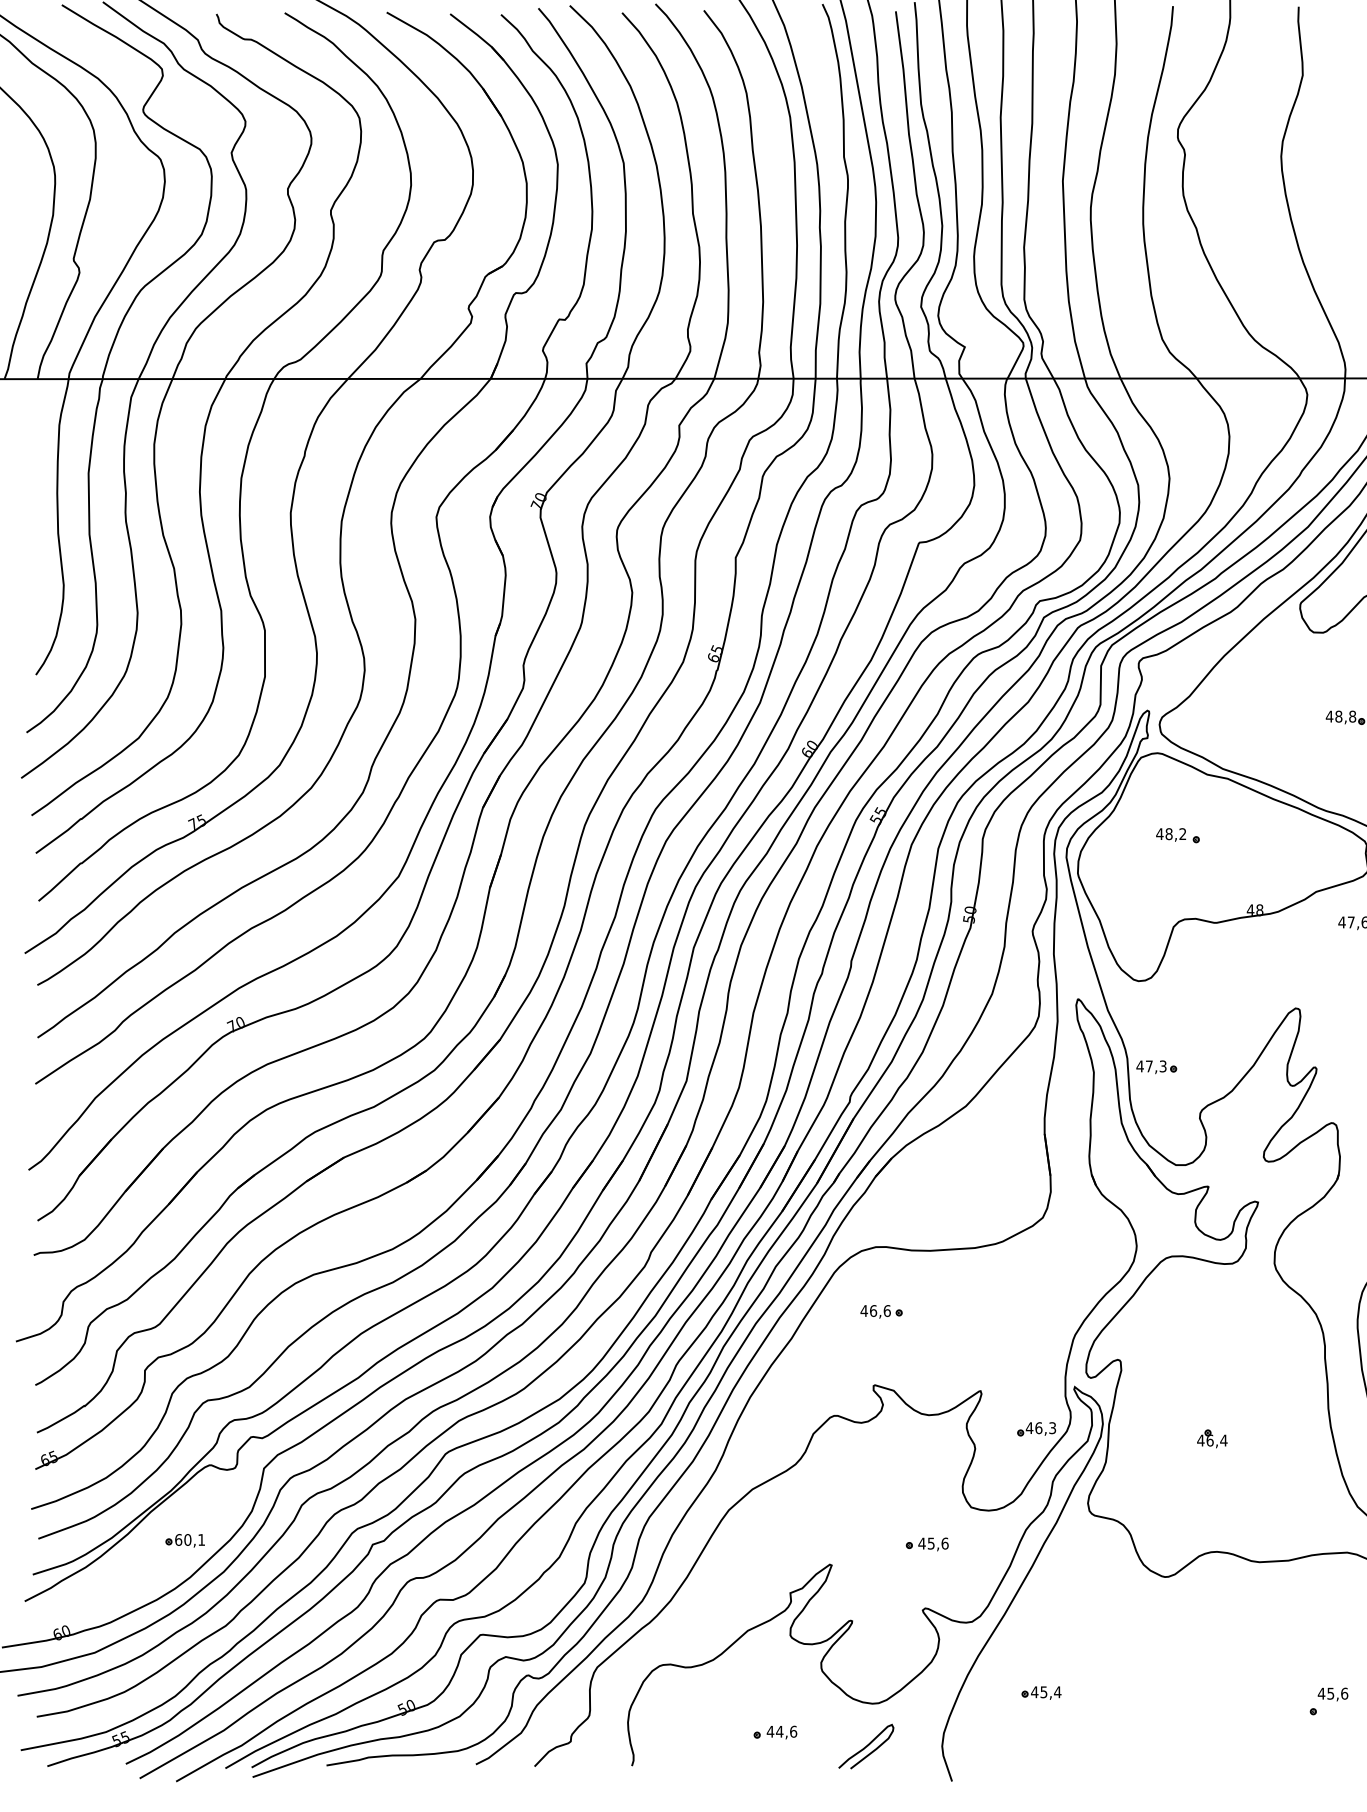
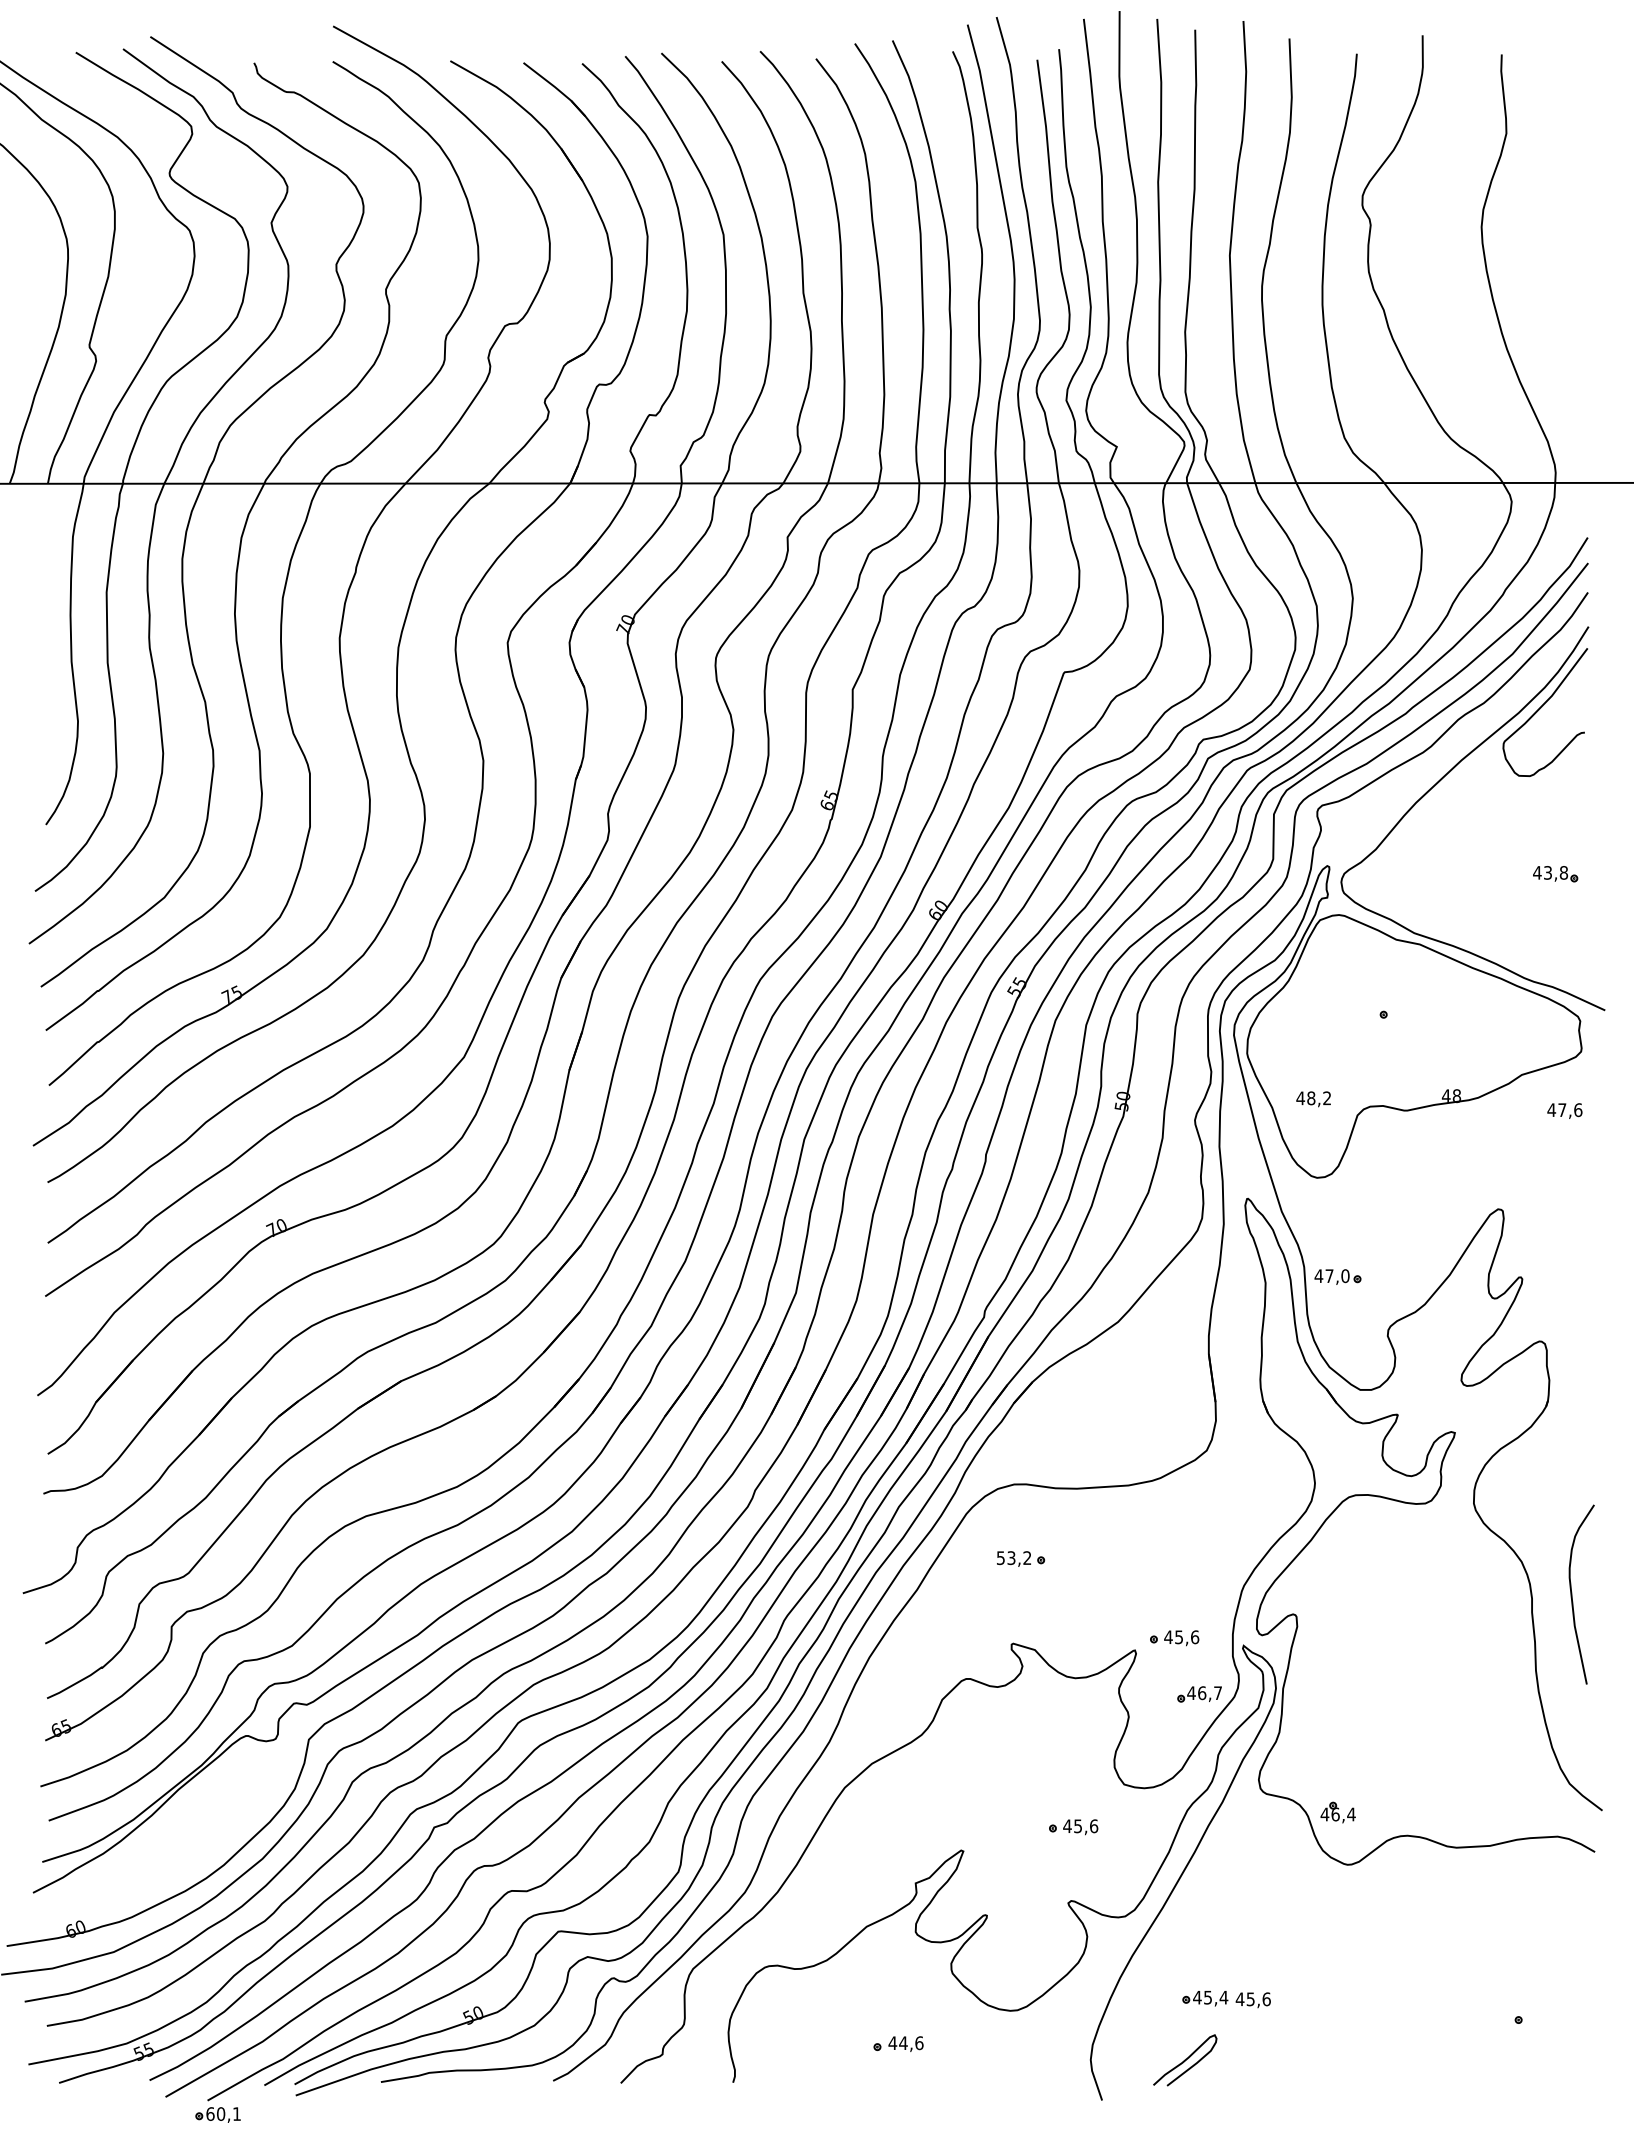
text: (1339, 716) -> (1548, 872), 48,8 -> 43,8
text: (1170, 835) -> (1313, 1099), moved
text: (1163, 1066) -> (1345, 1276), 47,3 -> 47,0
text: (875, 1311) -> (1013, 1558), 46,6 -> 53,2
part: (1014, 1380) -> (1174, 1638), added
text: (1052, 1428) -> (1217, 1693), 46,3 -> 46,7
part: (1211, 1438) -> (1337, 1812), moved
part: (184, 1540) -> (217, 2114), moved
text: (1332, 1694) -> (1252, 2000), moved
curve: (866, 1746) -> (1185, 2060), moved

